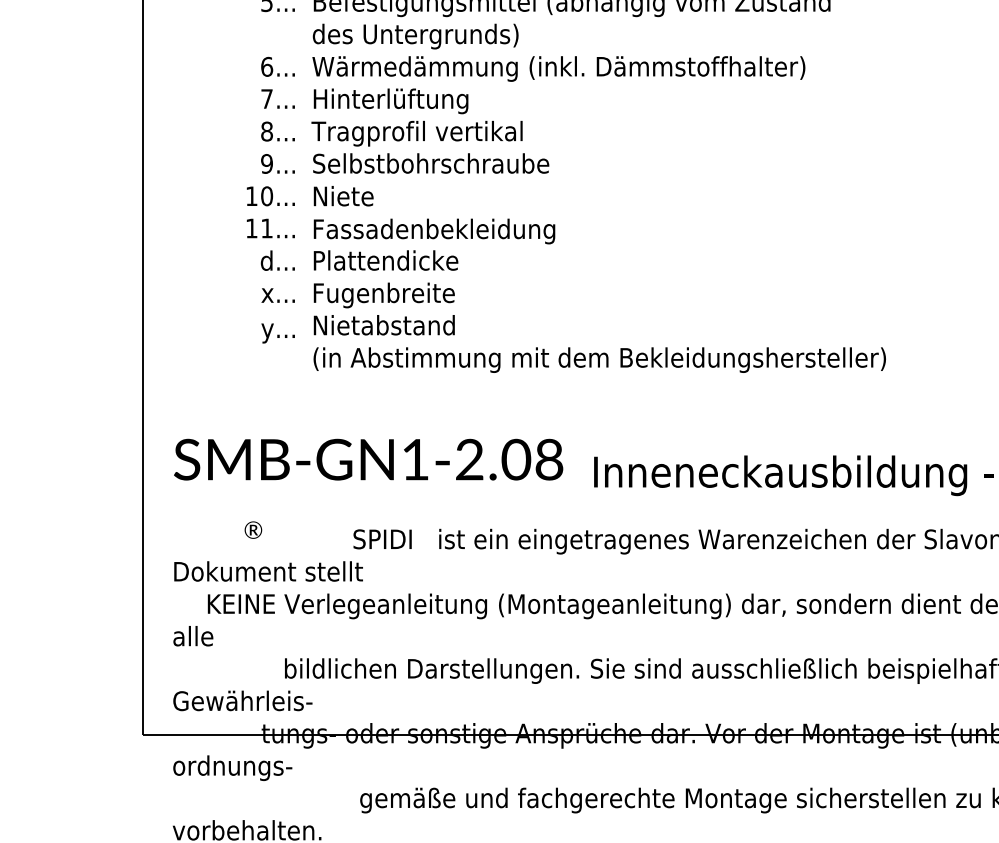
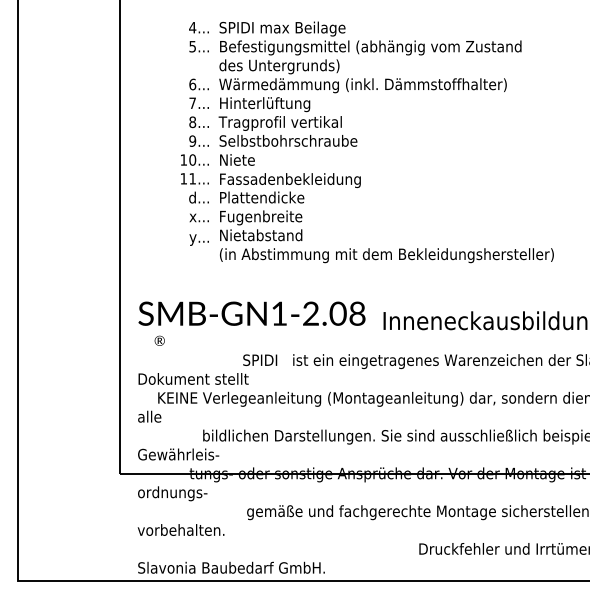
text: (252, 529) -> (159, 340), moved

